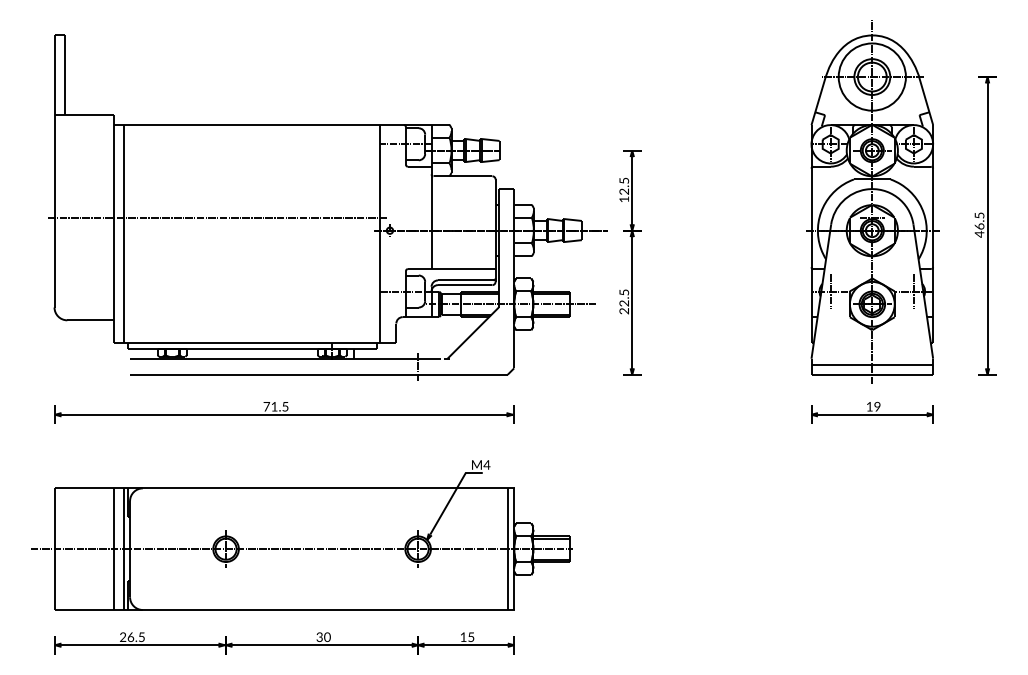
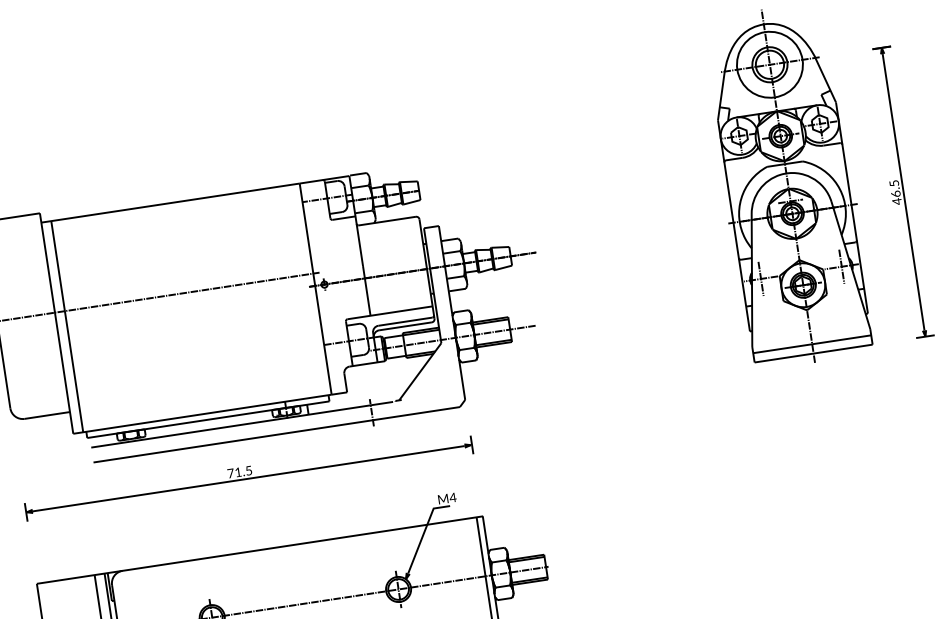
part: (630, 262) -> (562, 280), removed
part: (872, 412) -> (819, 390), removed

